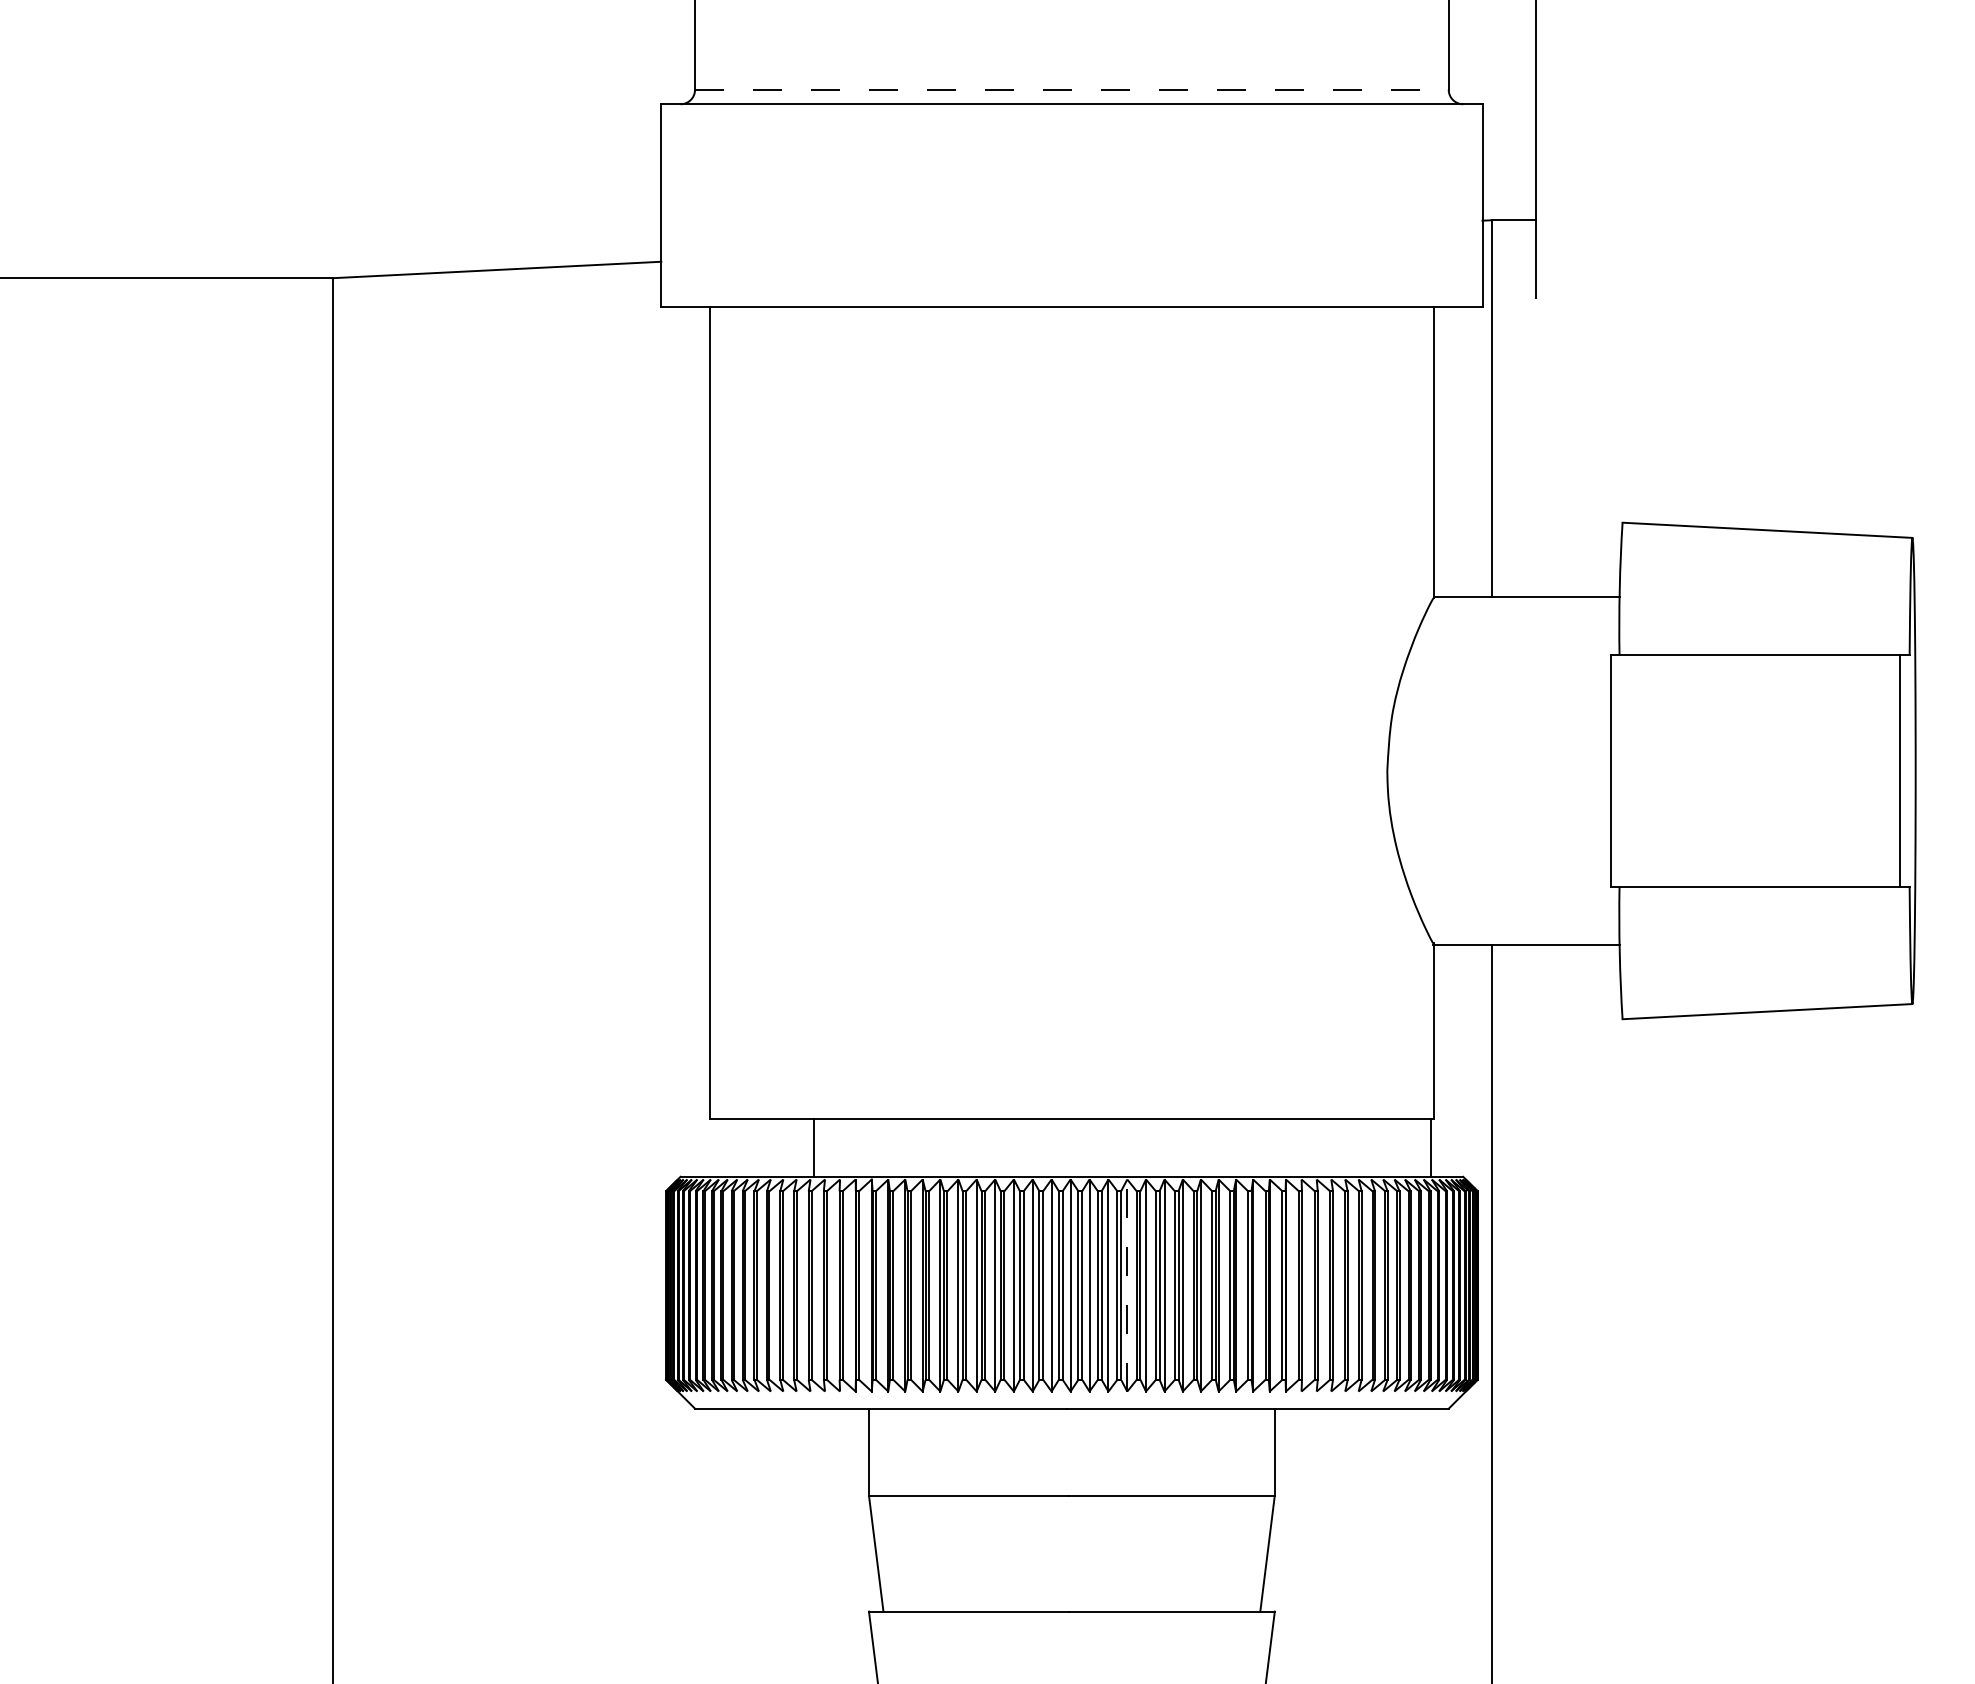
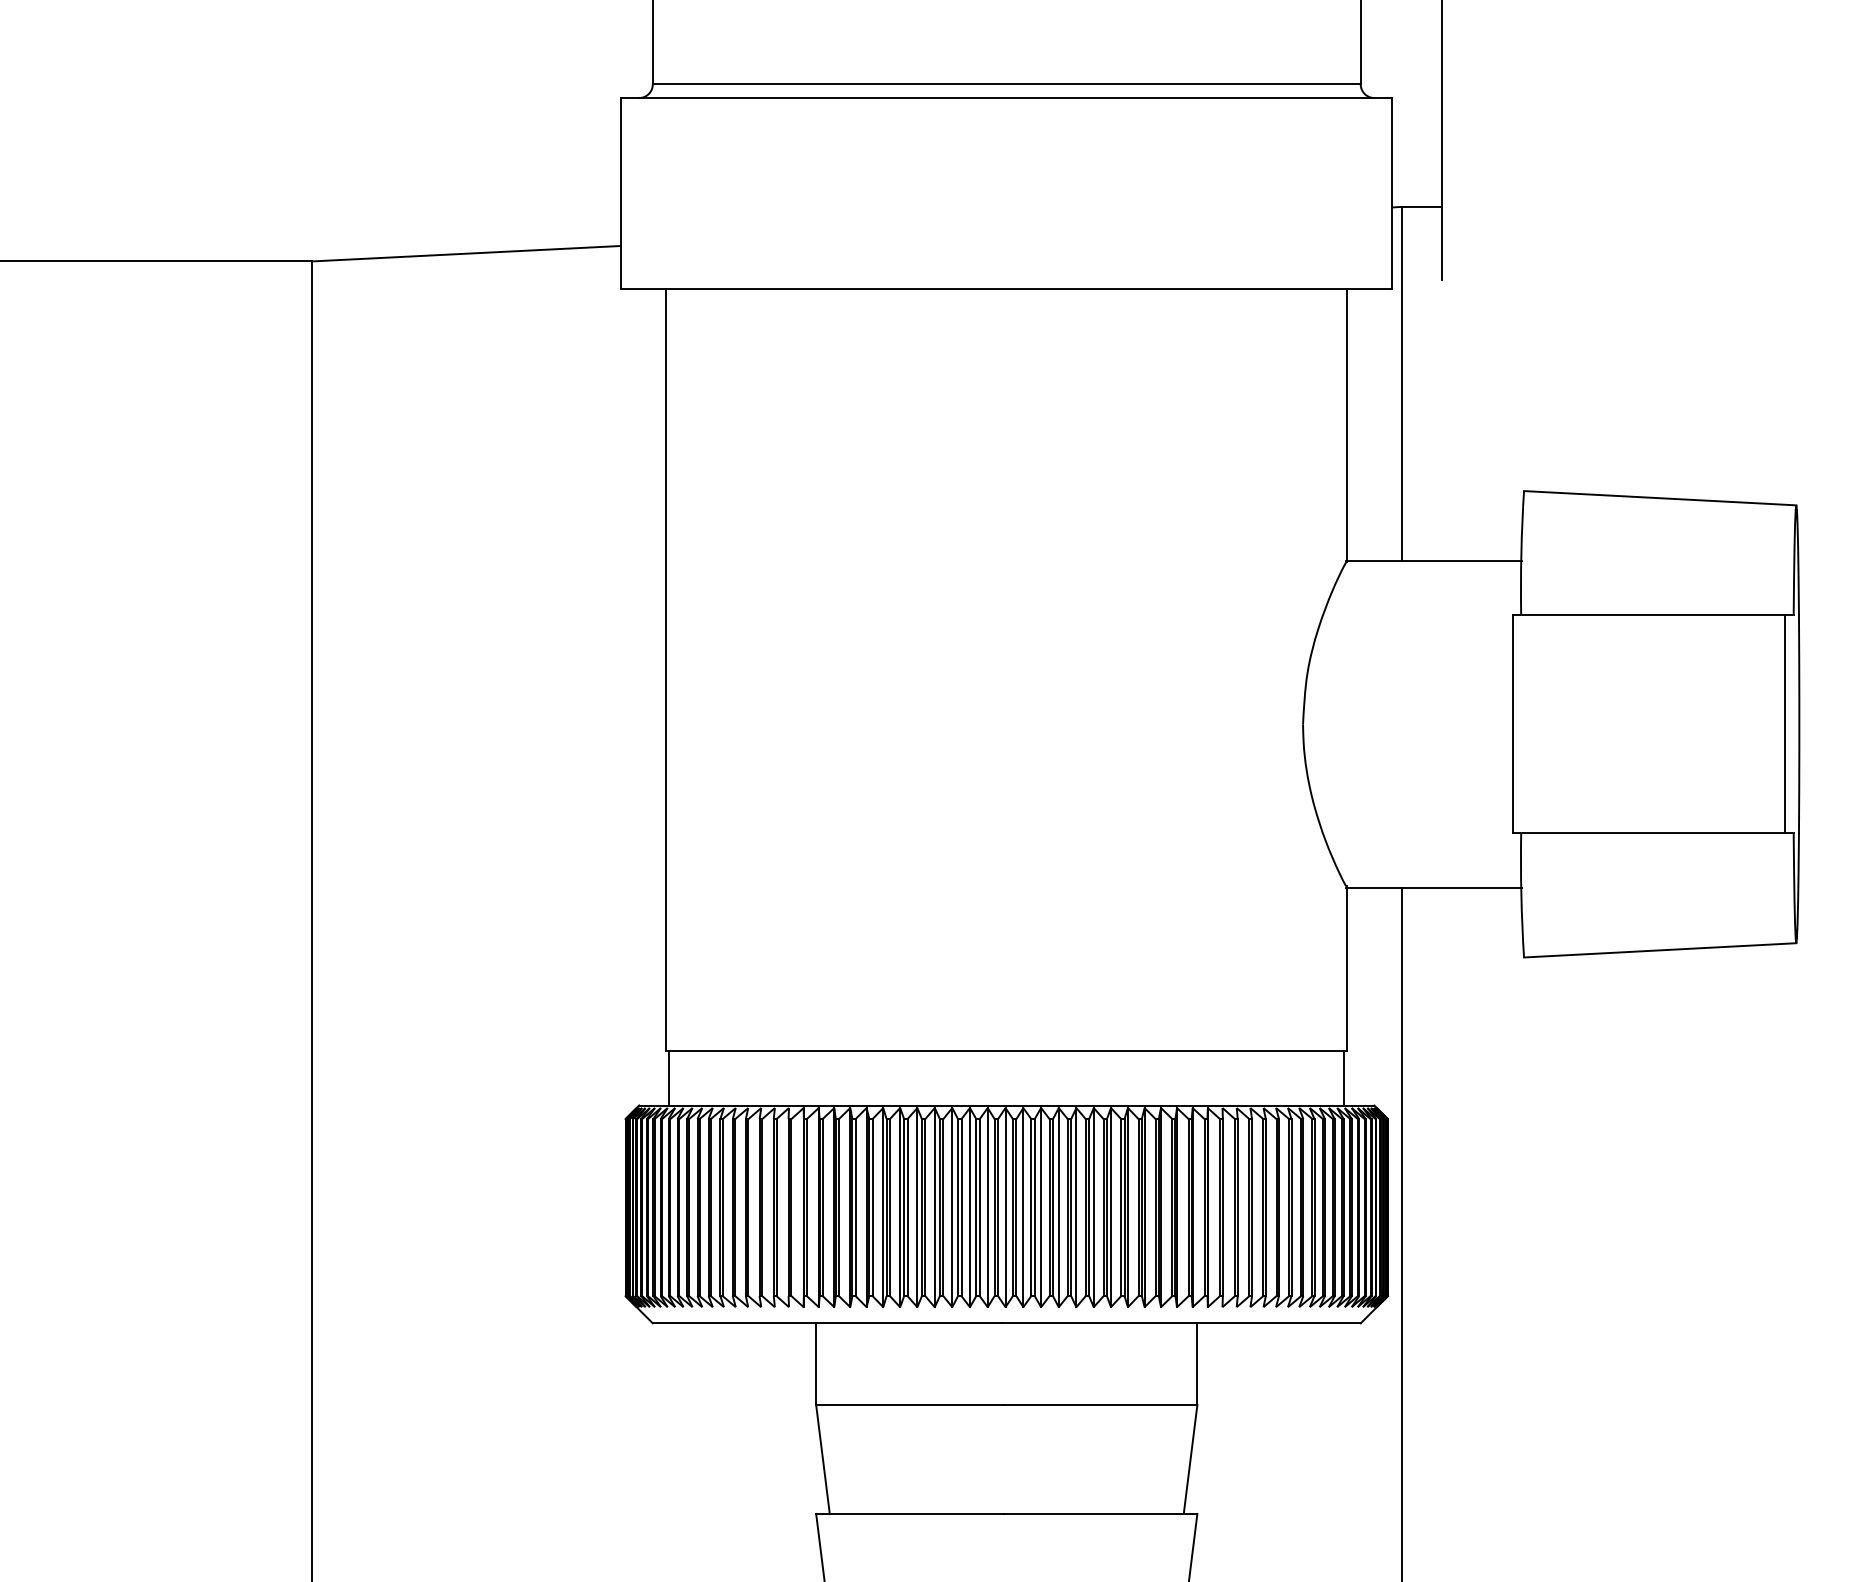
line: (1071, 89) -> (1006, 84), dashed -> solid
line: (813, 1148) -> (669, 1078), moved
line: (1126, 1285) -> (1058, 1207), dashed -> solid

